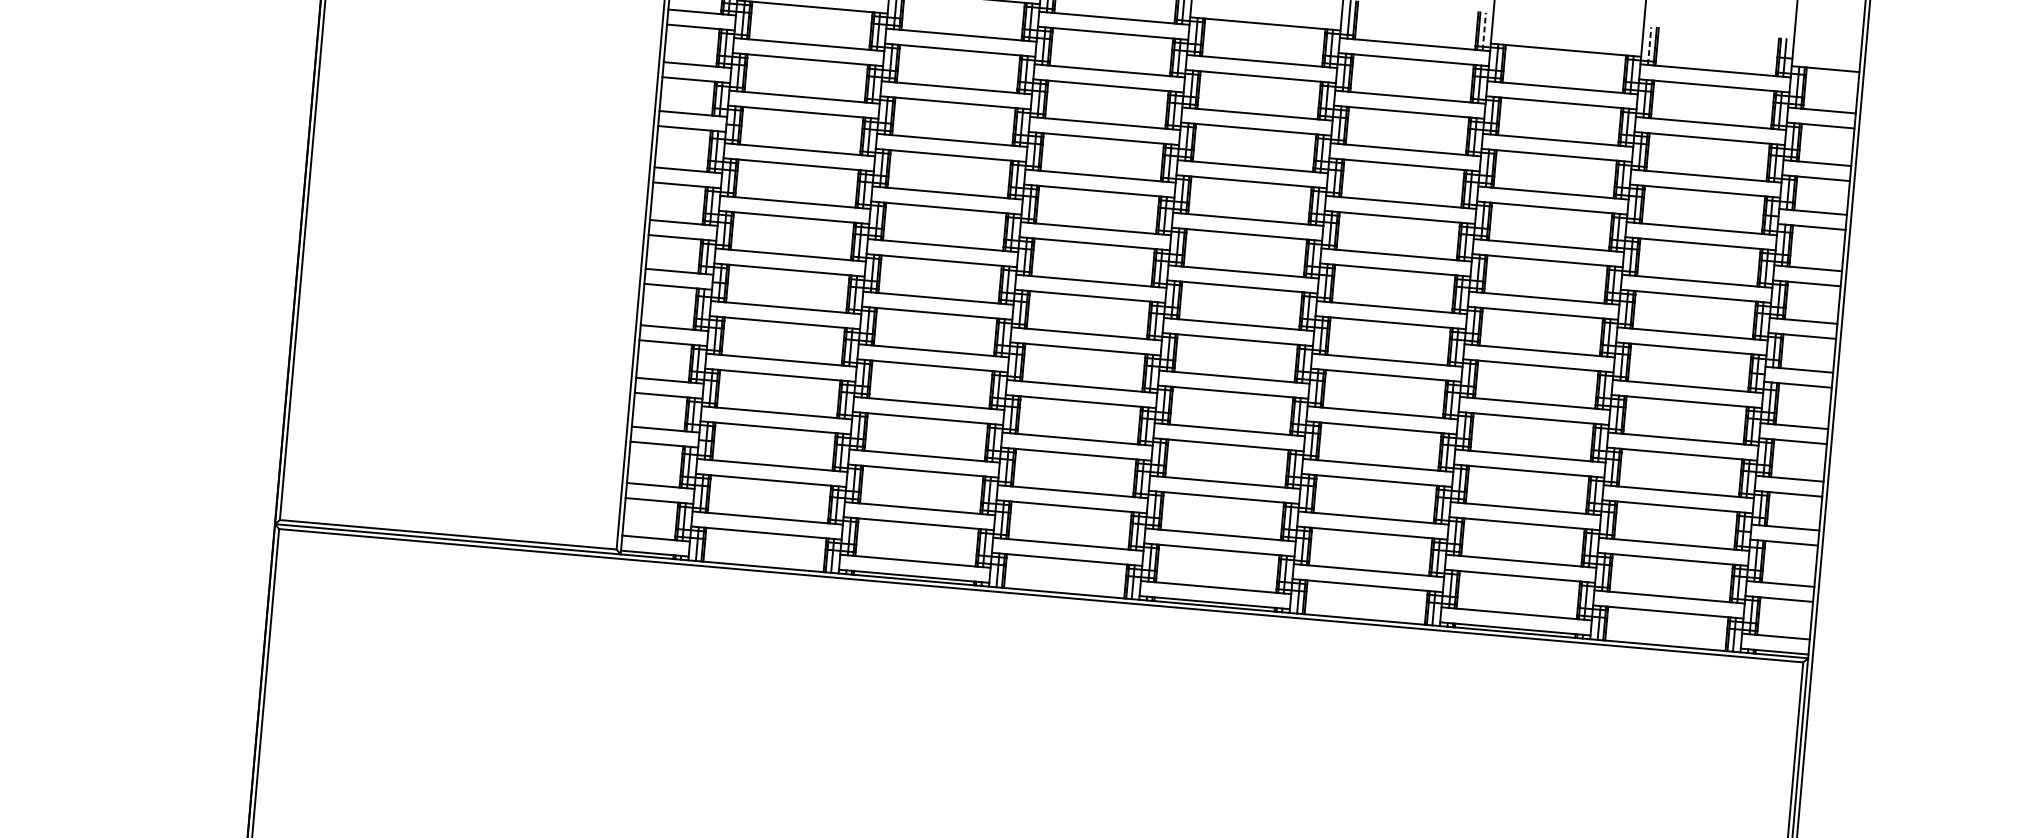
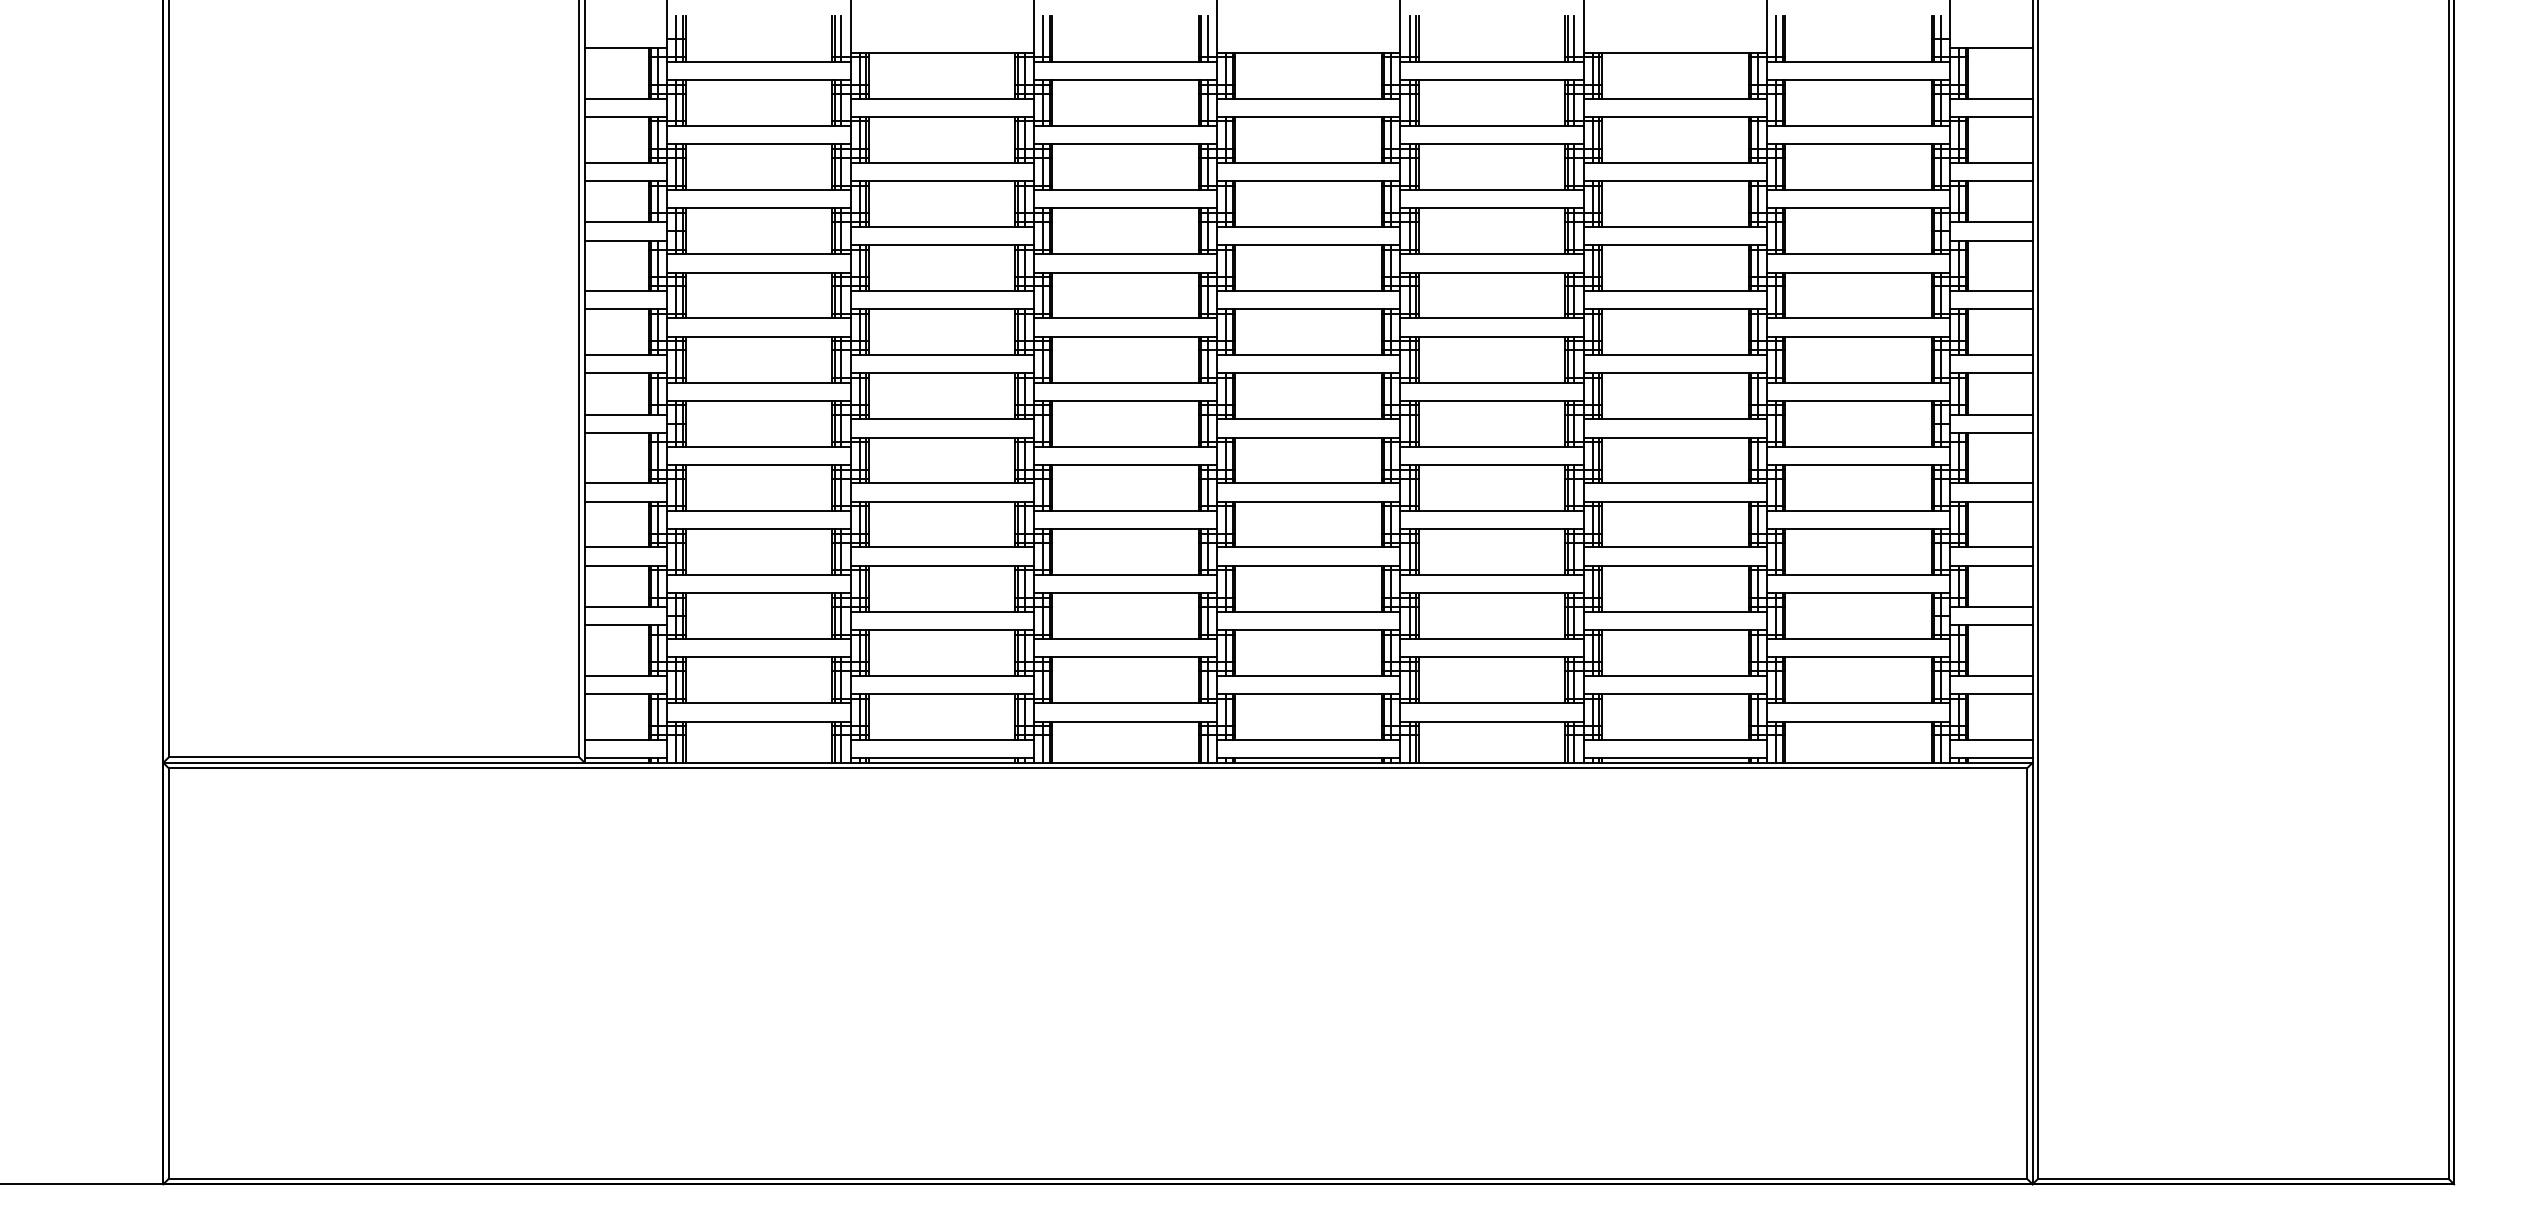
line: (1484, 31) -> (1574, 38), dashed -> solid
line: (1650, 45) -> (1776, 38), dashed -> solid

